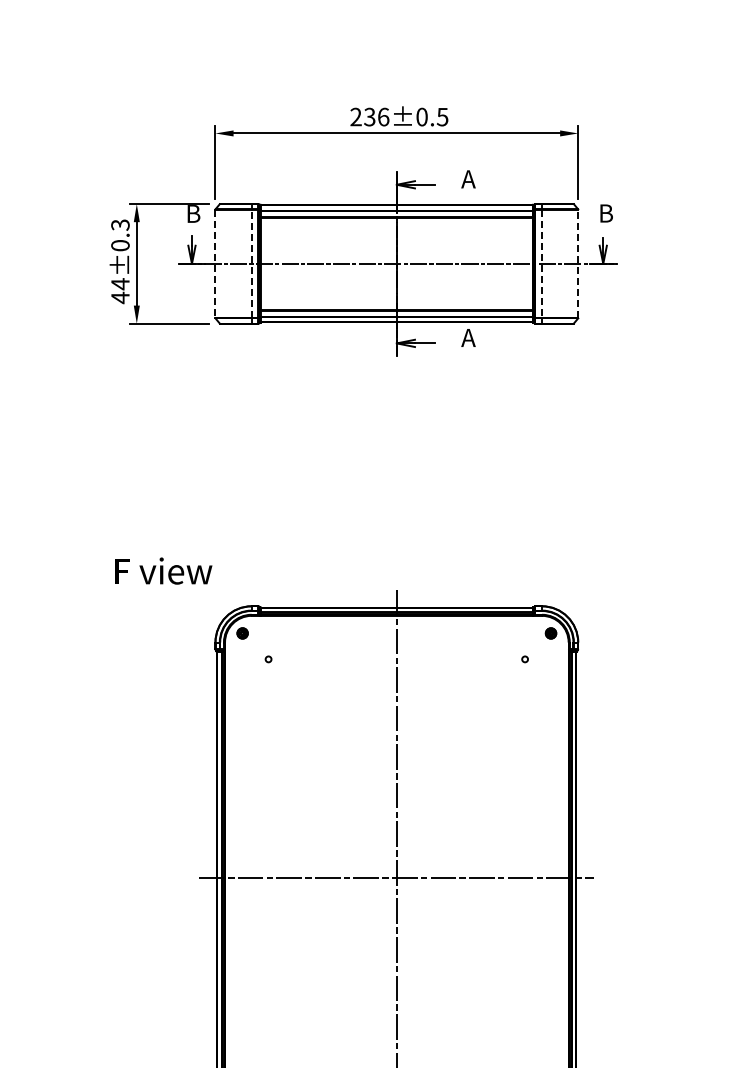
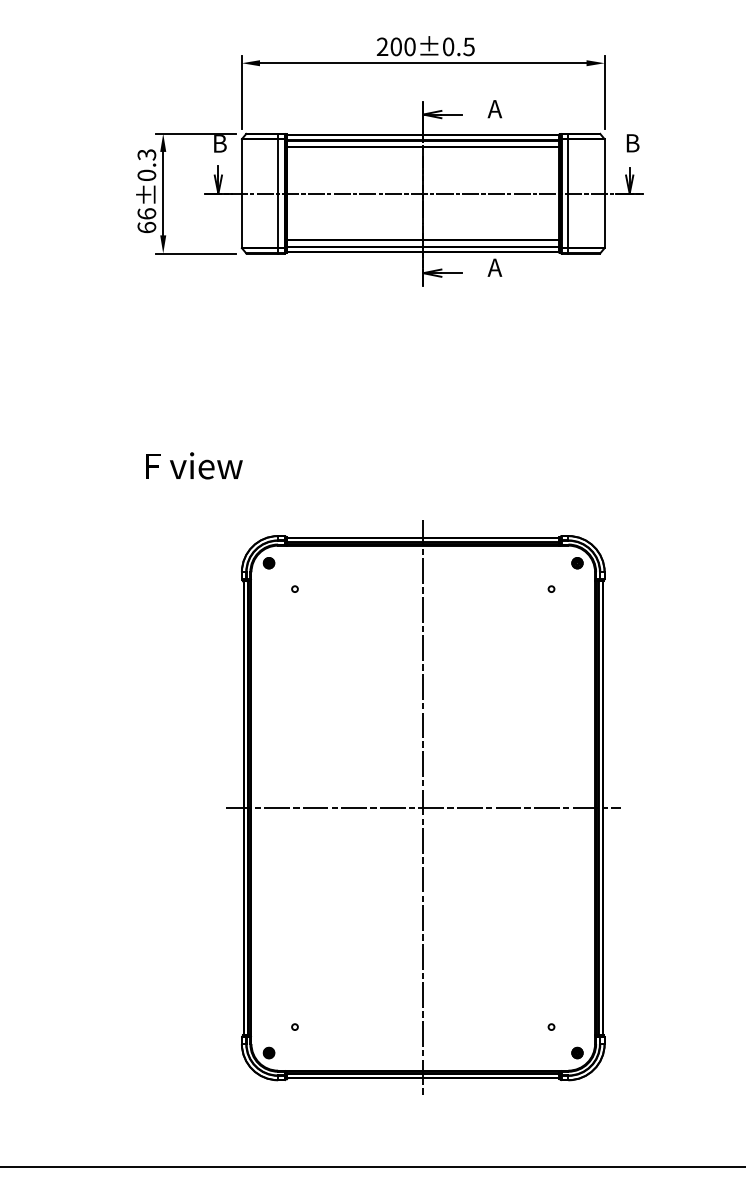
text: (376, 116) -> (402, 46), 236±0.5 -> 200±0.5
line: (252, 263) -> (278, 193), dashed -> solid
line: (578, 263) -> (604, 193), dashed -> solid
line: (215, 264) -> (241, 194), dashed -> solid
line: (542, 264) -> (568, 194), dashed -> solid
text: (120, 290) -> (146, 220), 44±0.3 -> 66±0.3
text: (164, 570) -> (194, 465), moved

